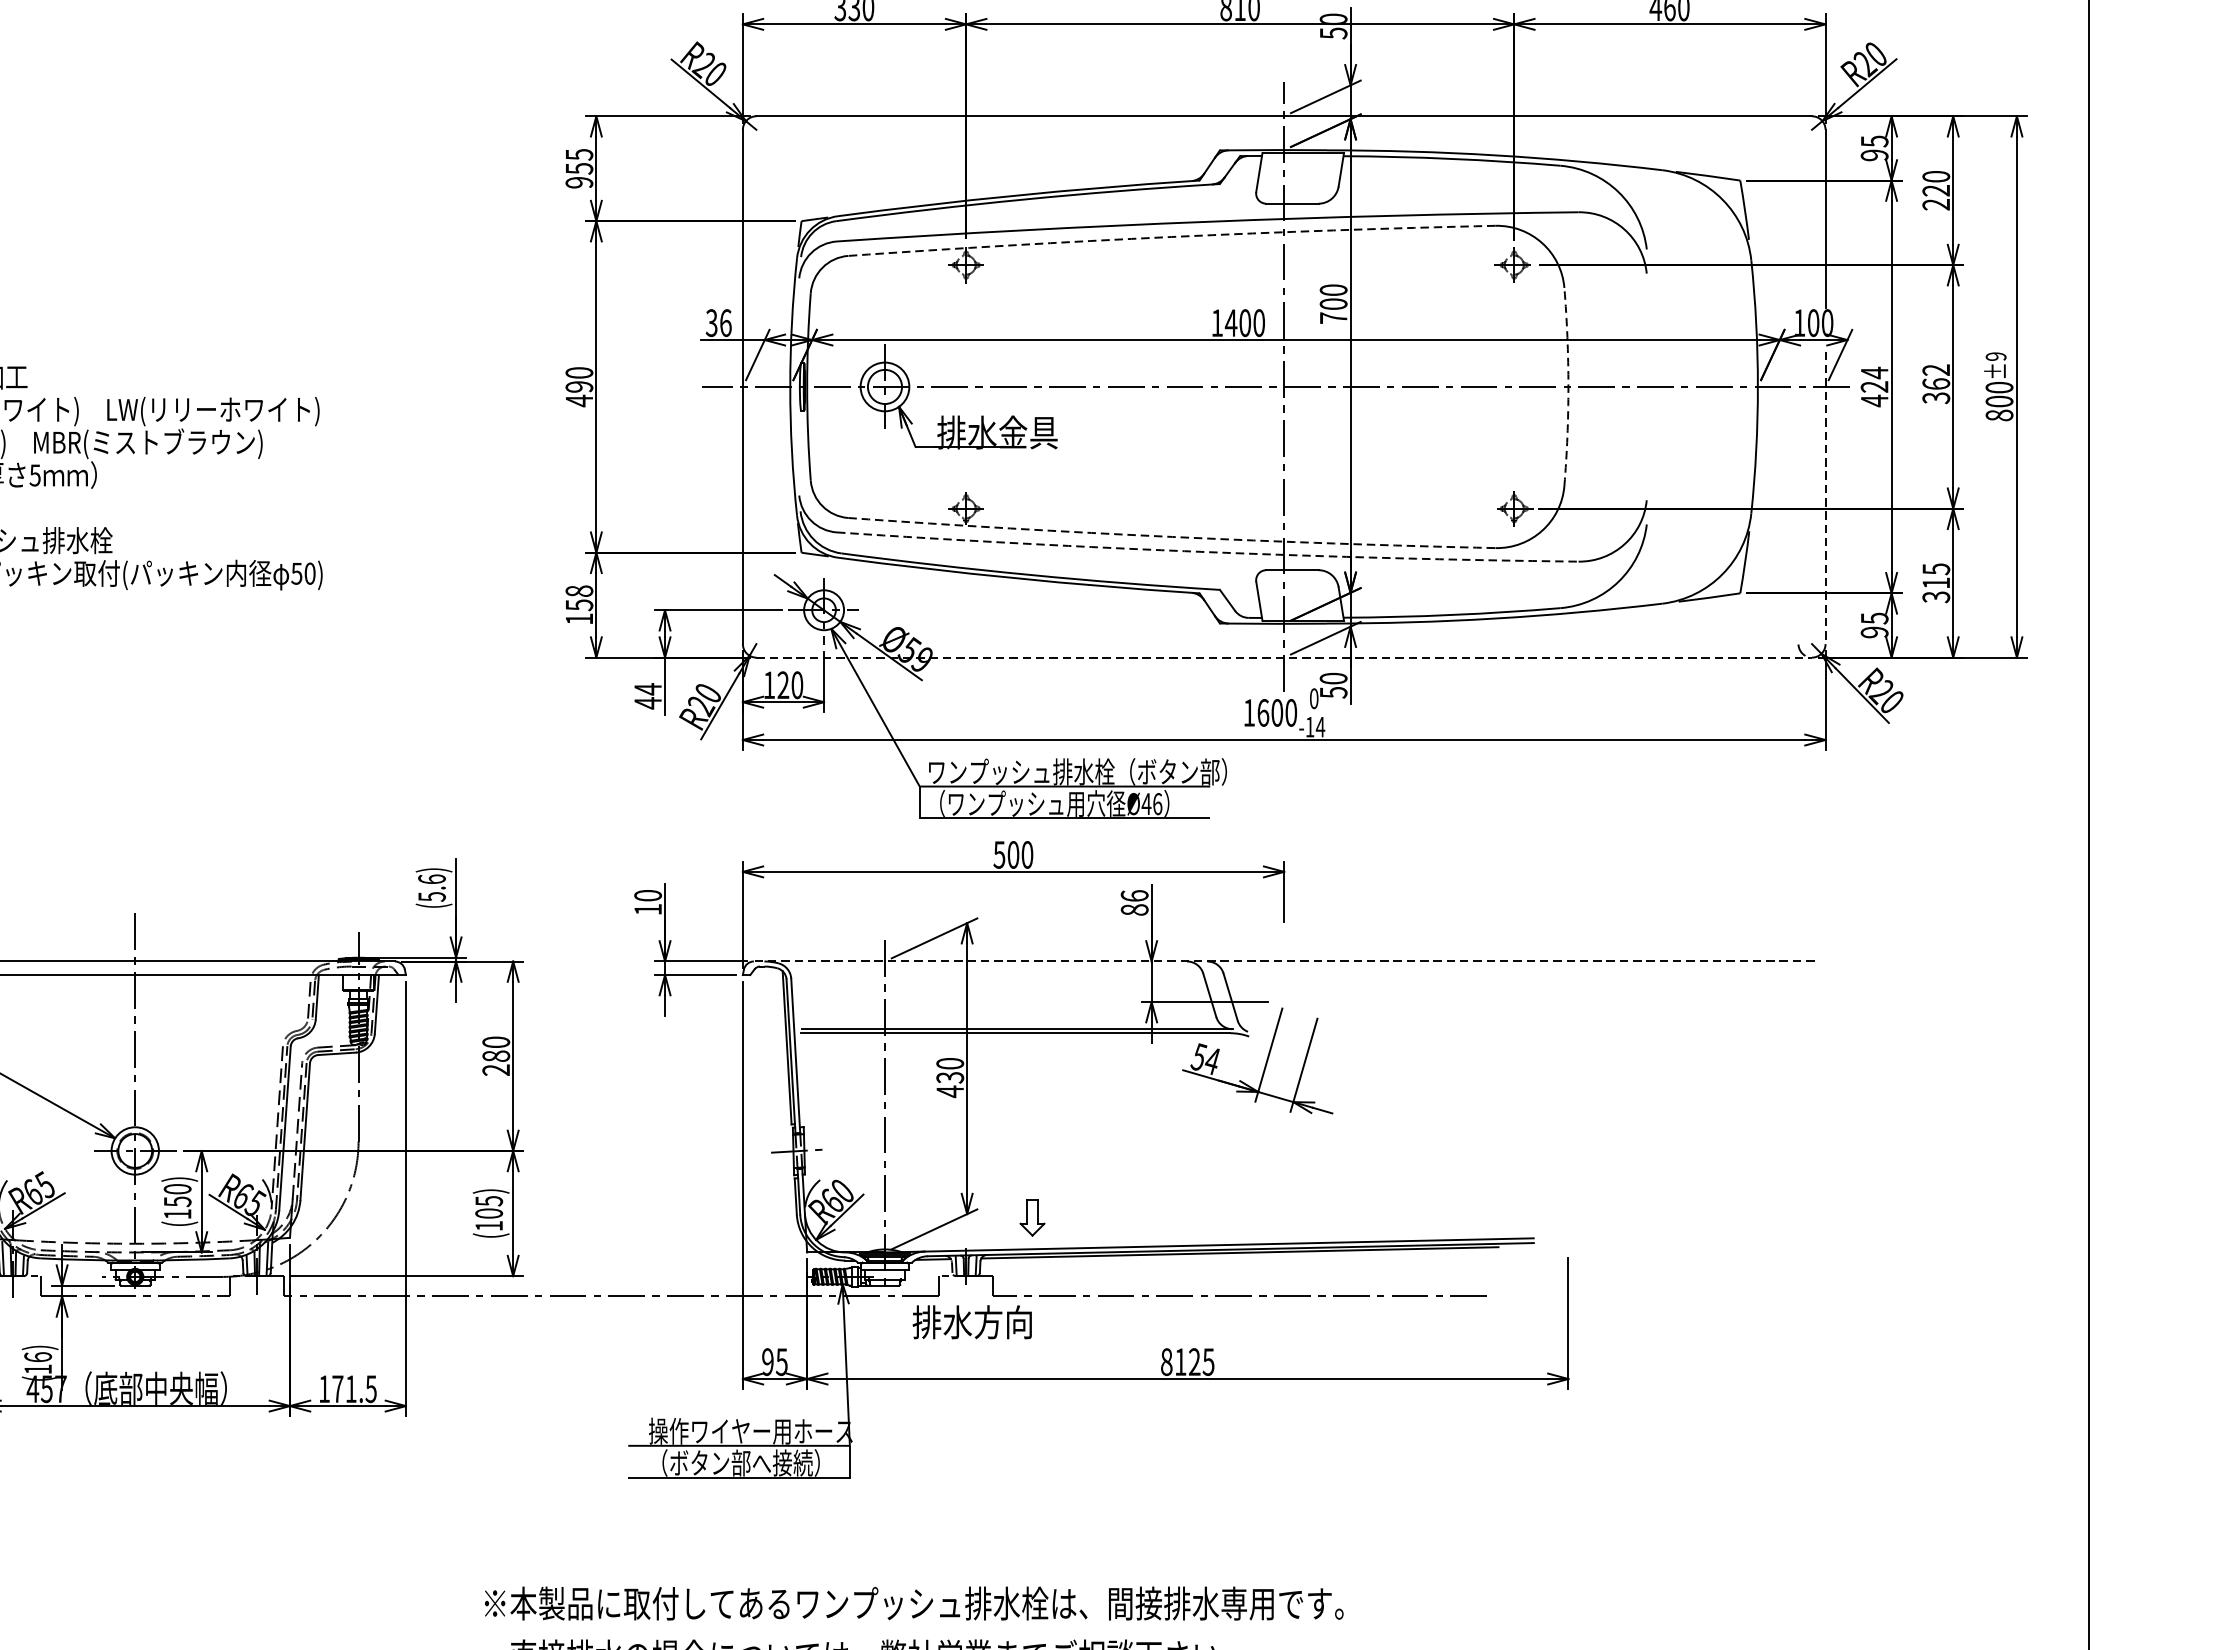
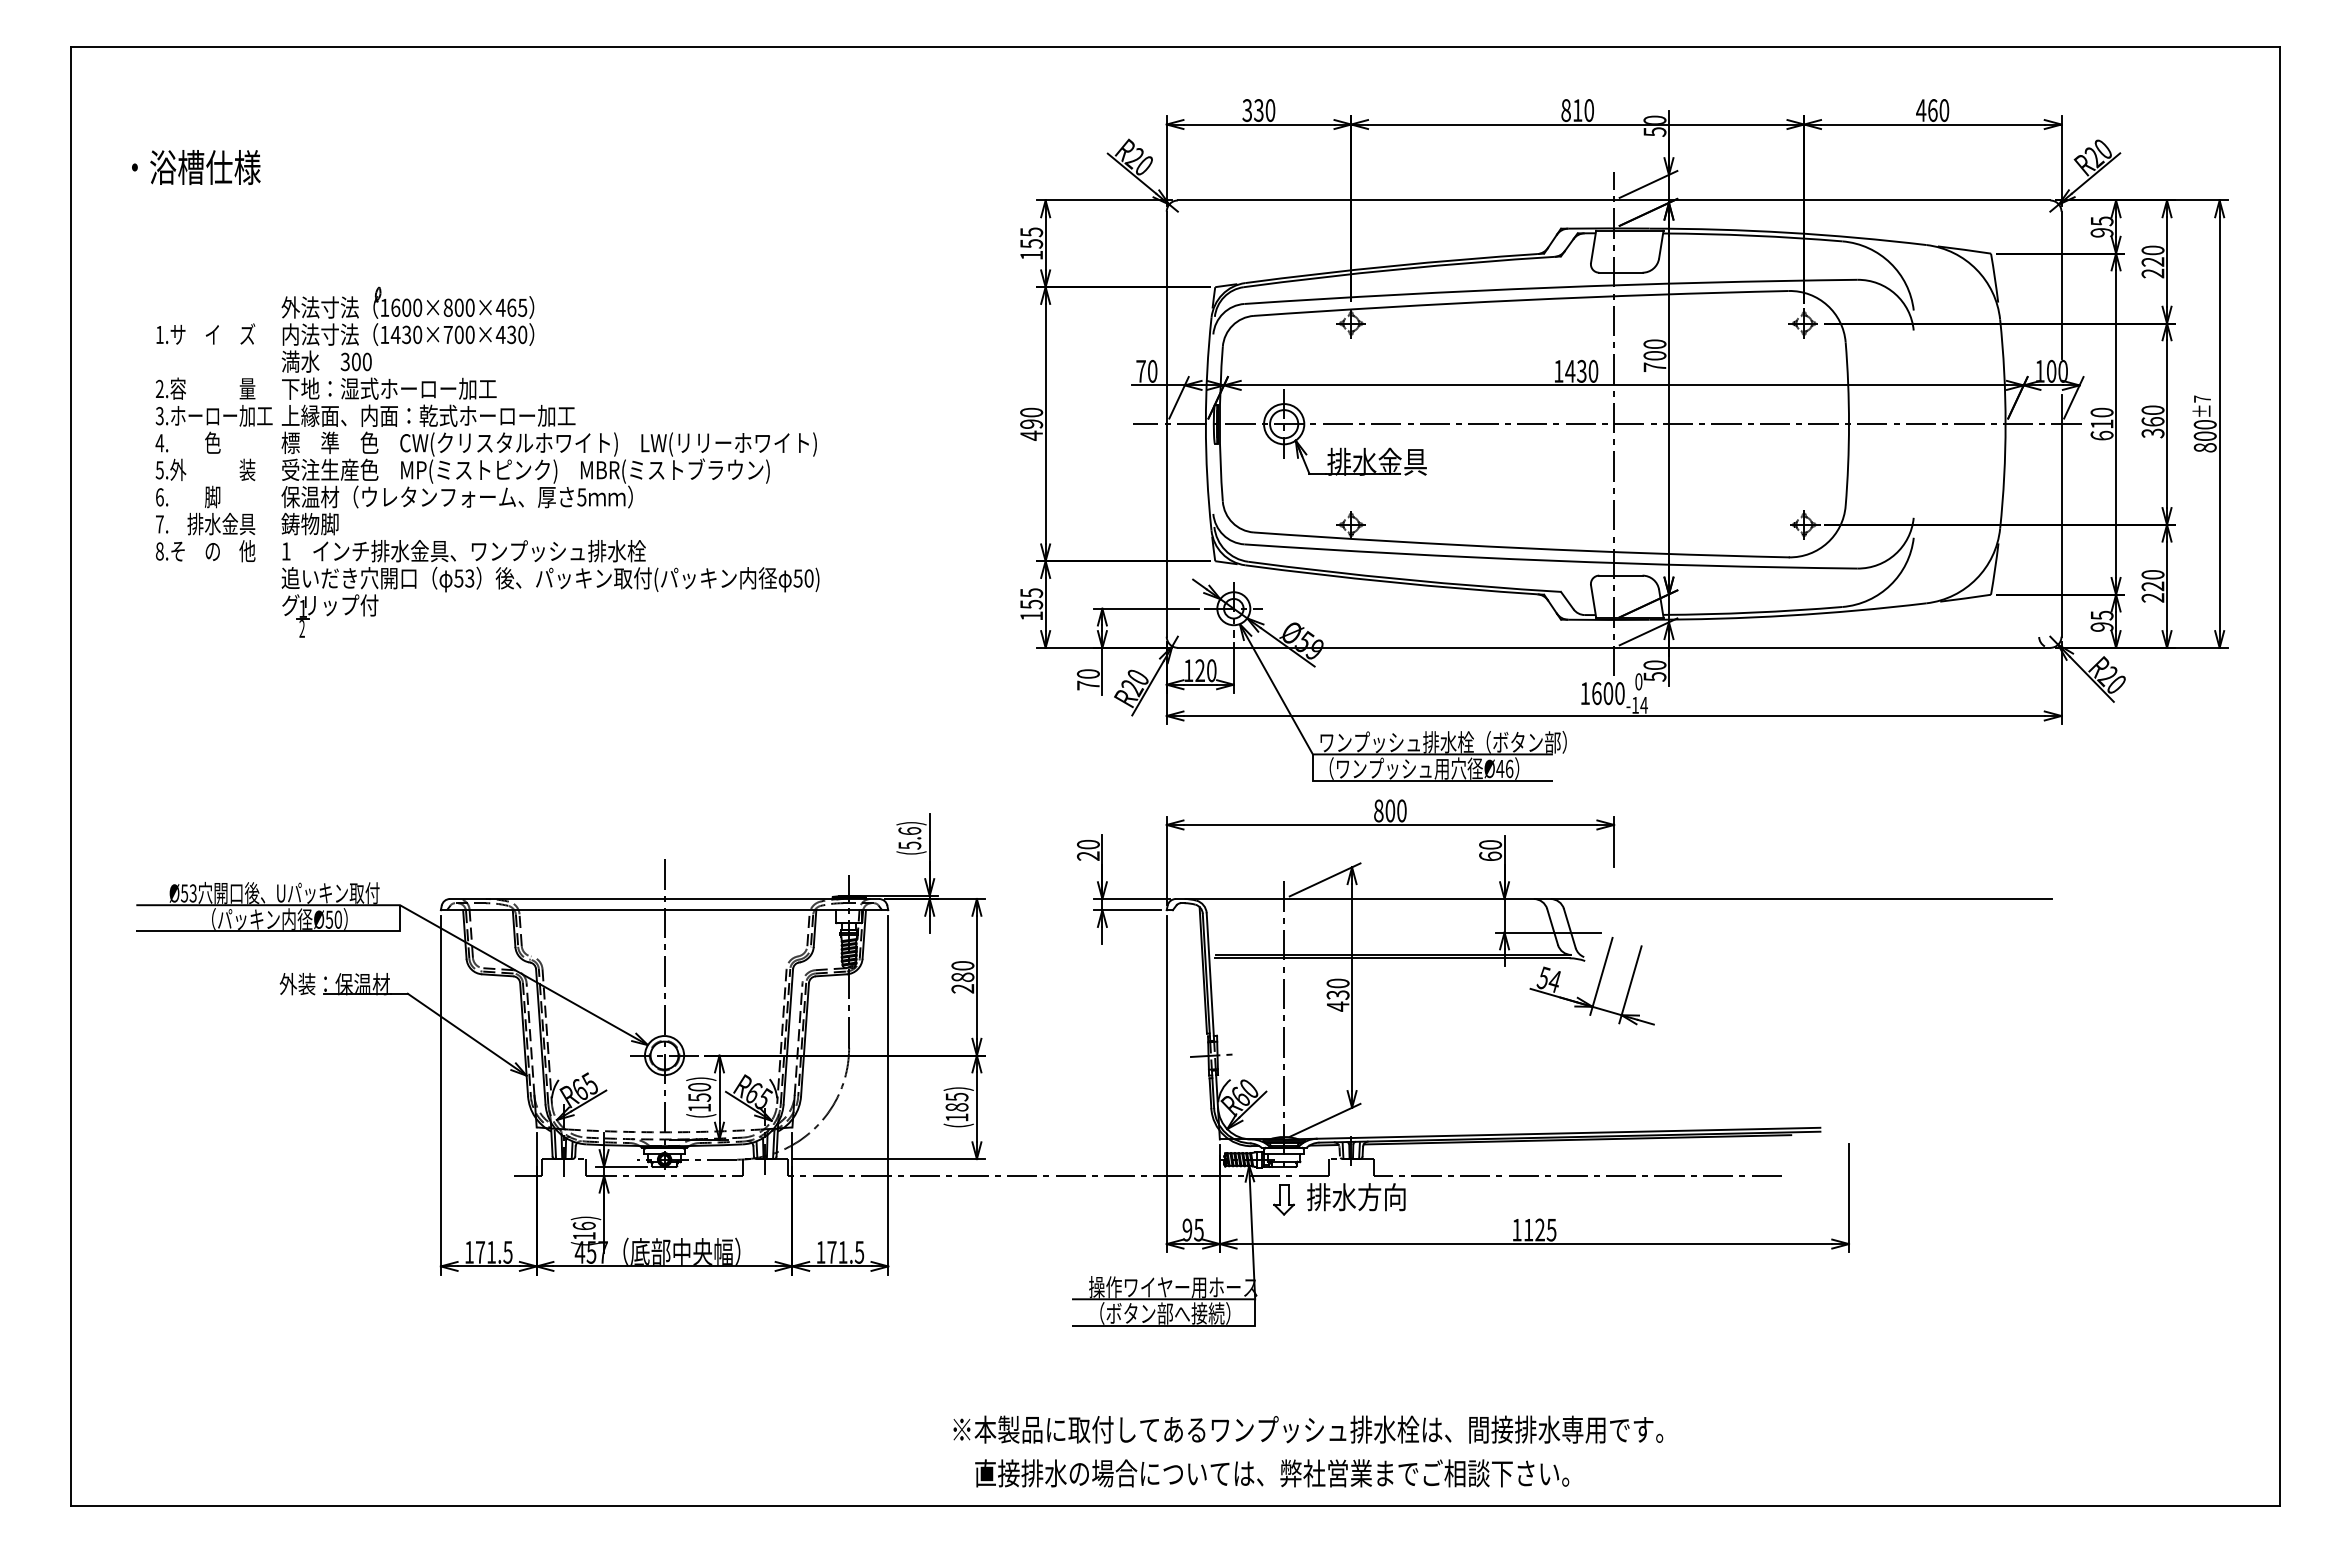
text: (579, 182) -> (1031, 255), 955 -> 155
arc: (1172, 237) -> (1521, 300), dashed -> solid
text: (718, 321) -> (1146, 370), 36 -> 70
text: (1244, 323) -> (1581, 371), 1400 -> 1430
text: (1996, 355) -> (2202, 398), ±9 -> ±7
text: (1935, 370) -> (2152, 410), 362 -> 360
text: (1873, 386) -> (2101, 423), 424 -> 610
arc: (1569, 387) -> (1849, 424), dashed -> solid
line: (1825, 497) -> (2061, 515), dashed -> solid
arc: (1172, 537) -> (1521, 548), dashed -> solid
arc: (1207, 551) -> (1550, 560), dashed -> solid
text: (1935, 583) -> (2152, 586), 315 -> 220
text: (579, 590) -> (1031, 592), 158 -> 155
line: (1284, 657) -> (1614, 647), dashed -> solid
text: (648, 695) -> (1088, 679), 44 -> 70
text: (999, 854) -> (1378, 810), 500 -> 800
text: (1134, 902) -> (1490, 850), 86 -> 60
text: (647, 908) -> (1087, 855), 10 -> 20
line: (1283, 962) -> (1613, 899), dashed -> solid
text: (489, 1213) -> (957, 1107), (105) -> (185)
part: (1031, 1217) -> (1283, 1199), moved
text: (1166, 1361) -> (1516, 1229), 8125 -> 1125

